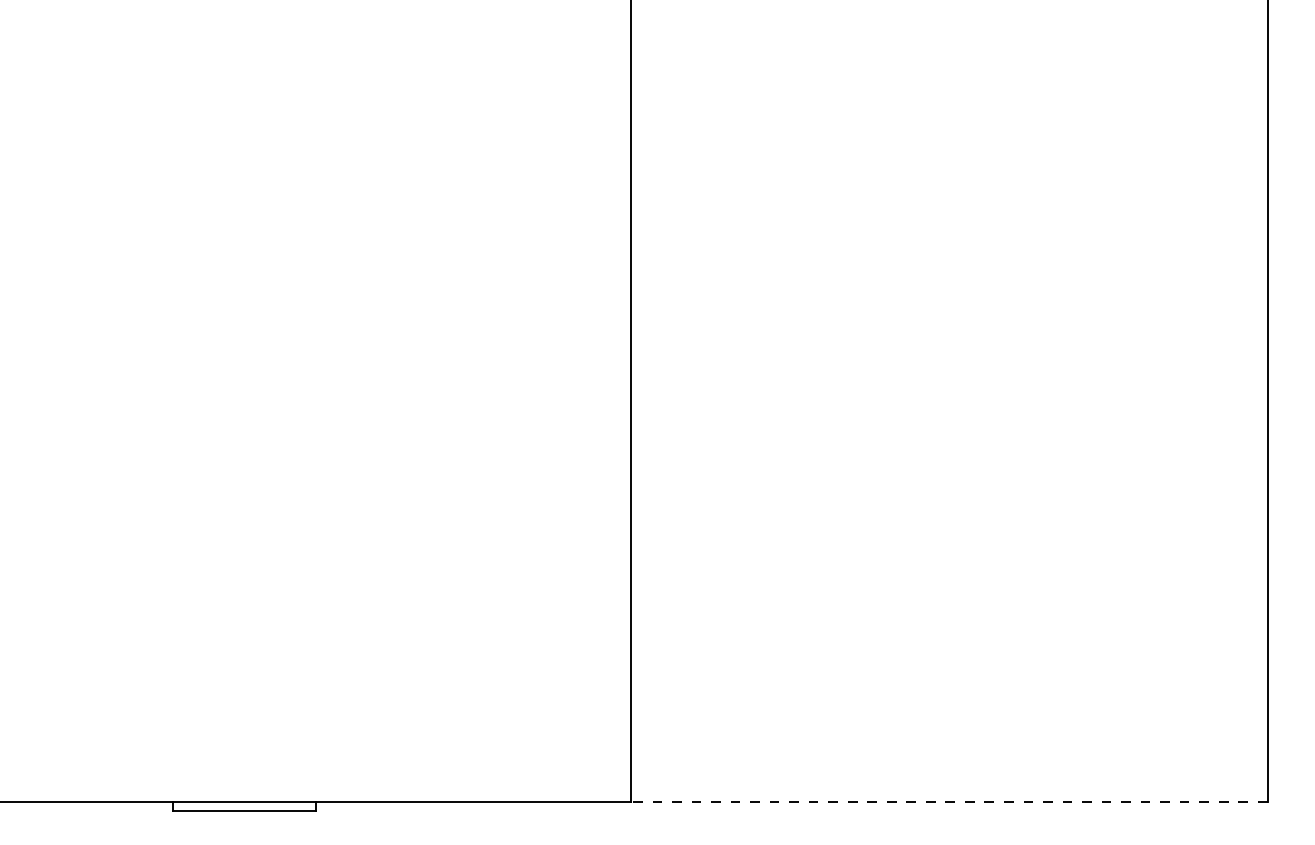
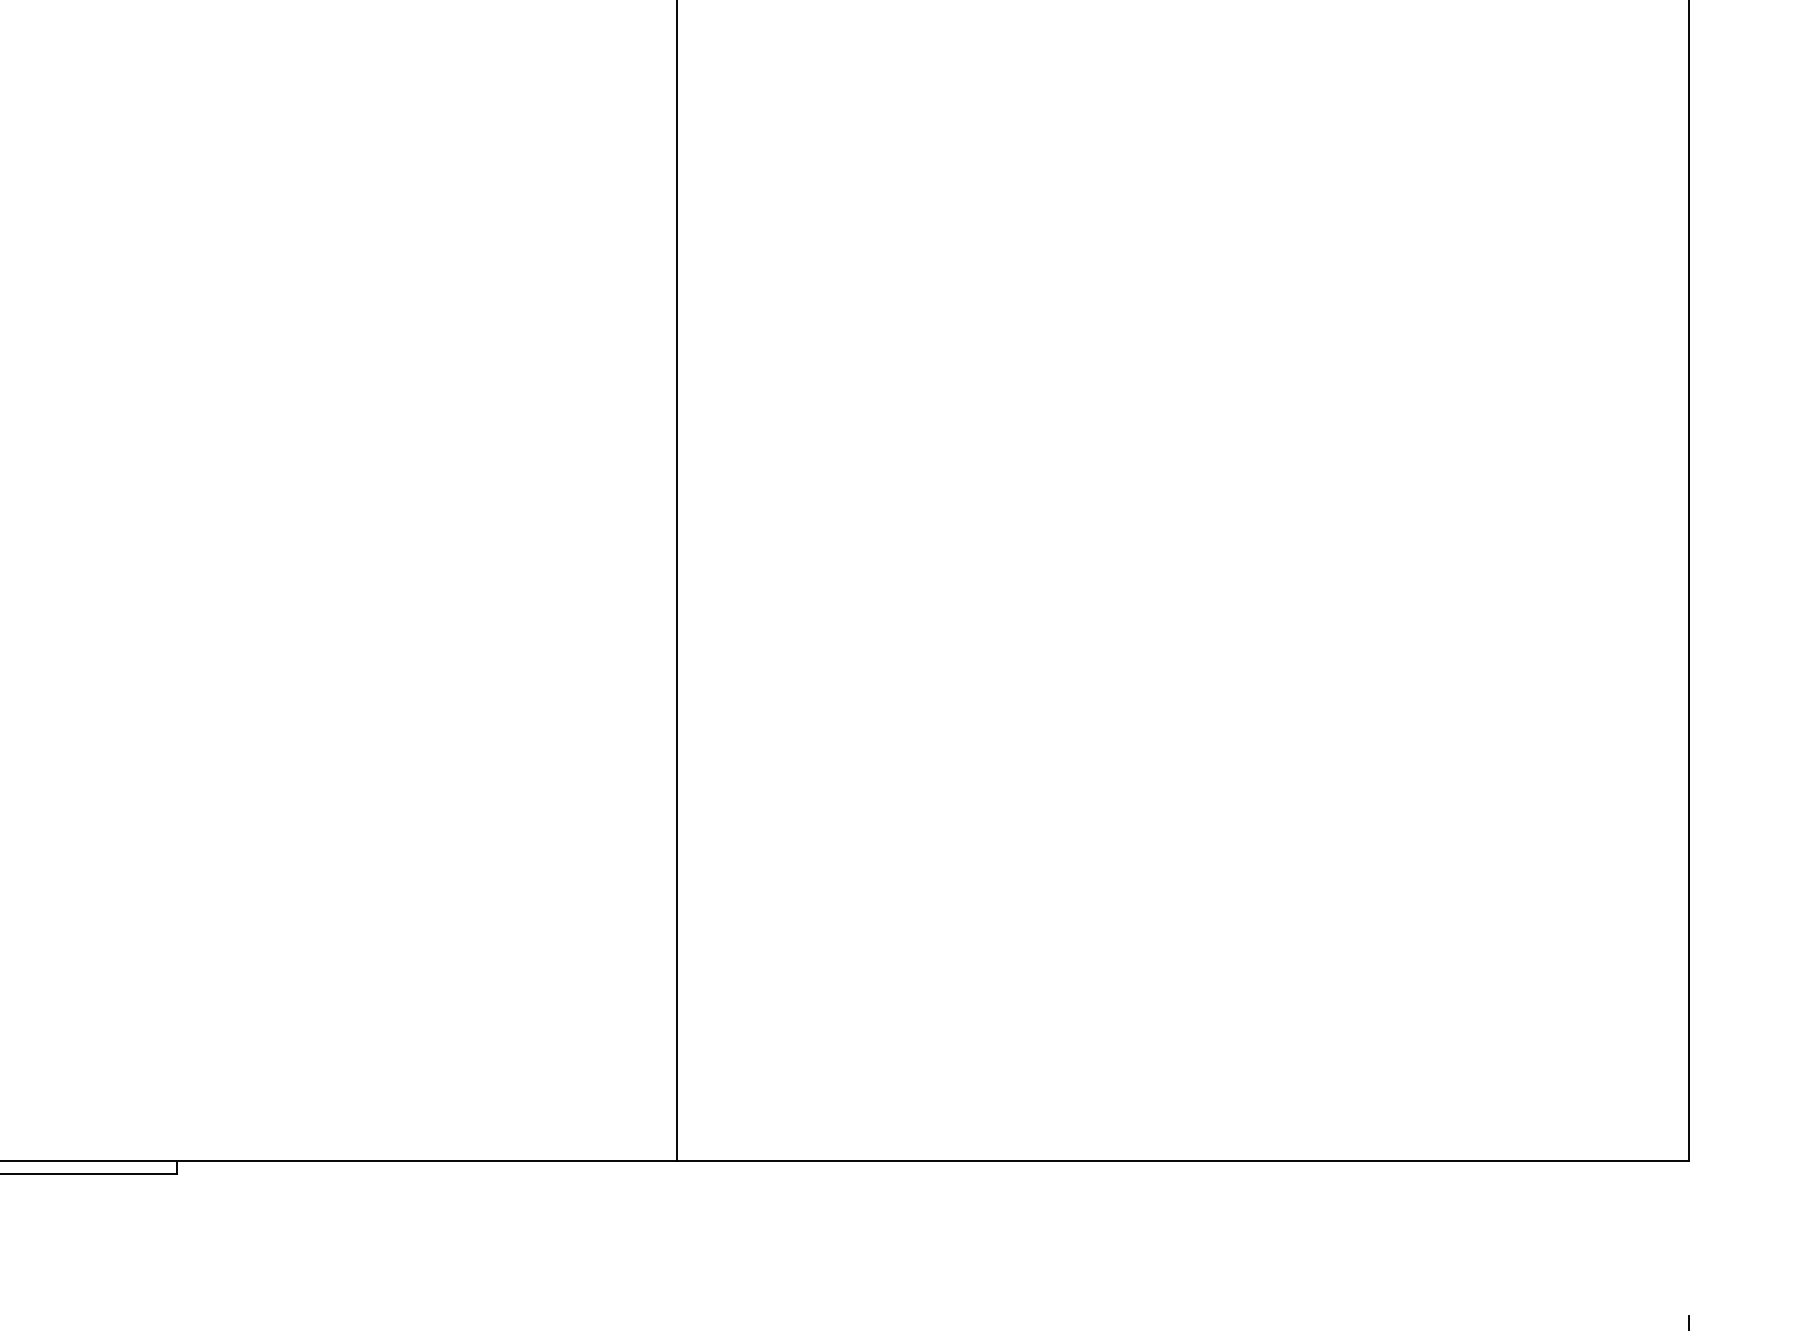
line: (948, 802) -> (1181, 1161), dashed -> solid

